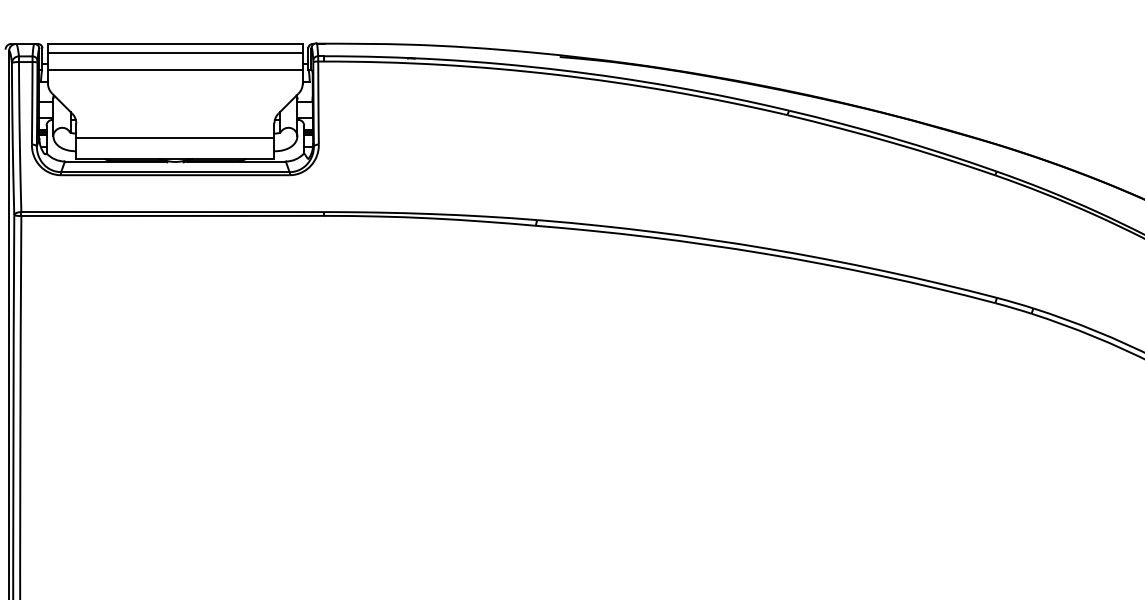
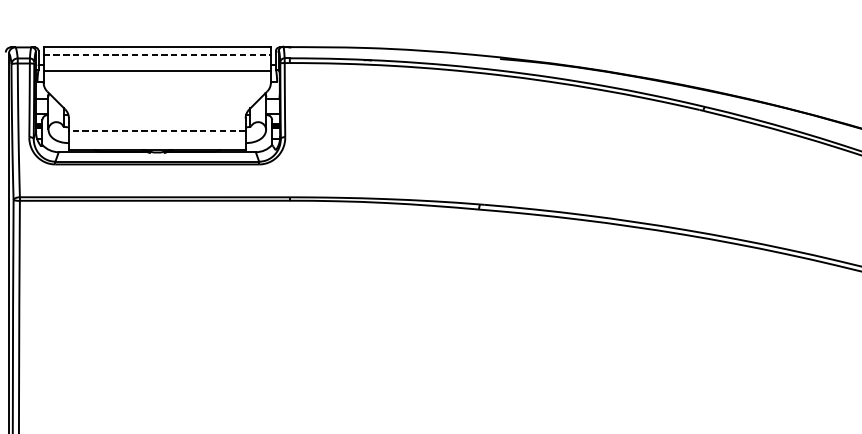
line: (175, 52) -> (157, 54), solid -> dashed
line: (174, 137) -> (156, 130), solid -> dashed

